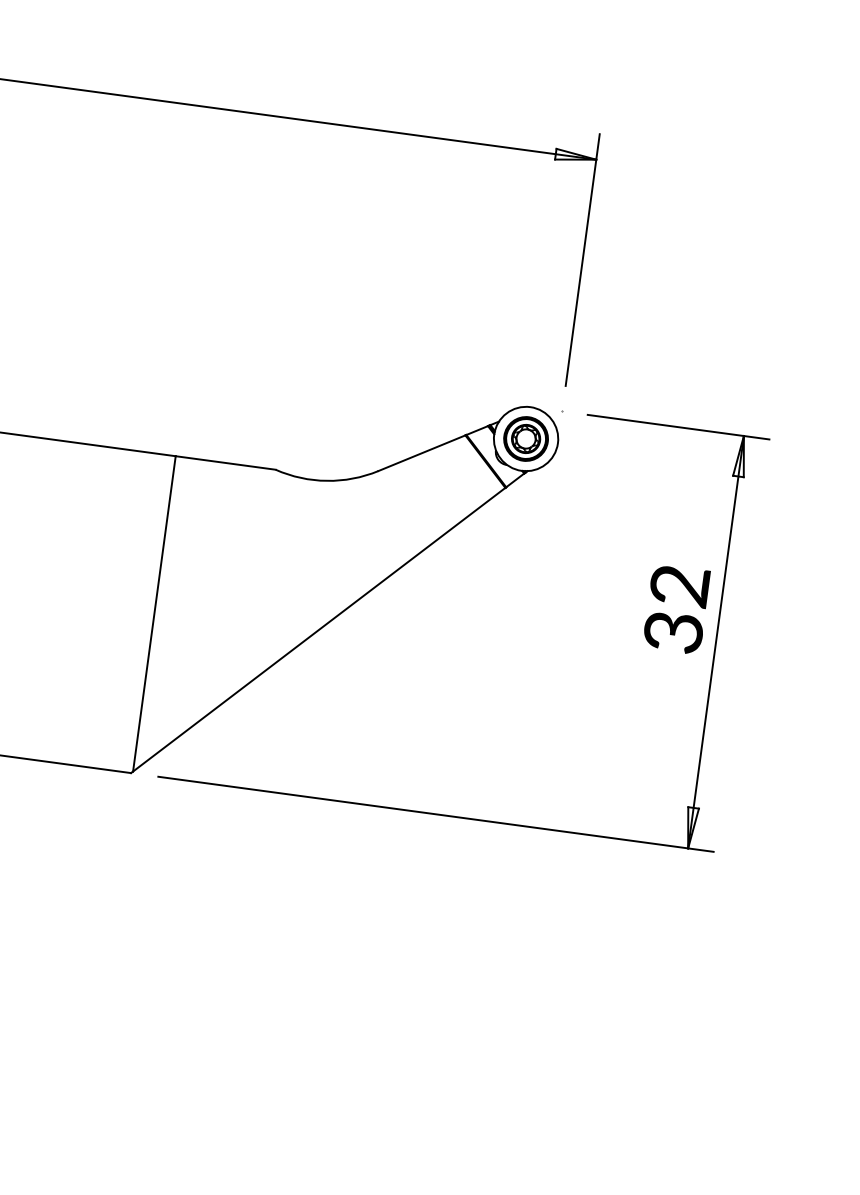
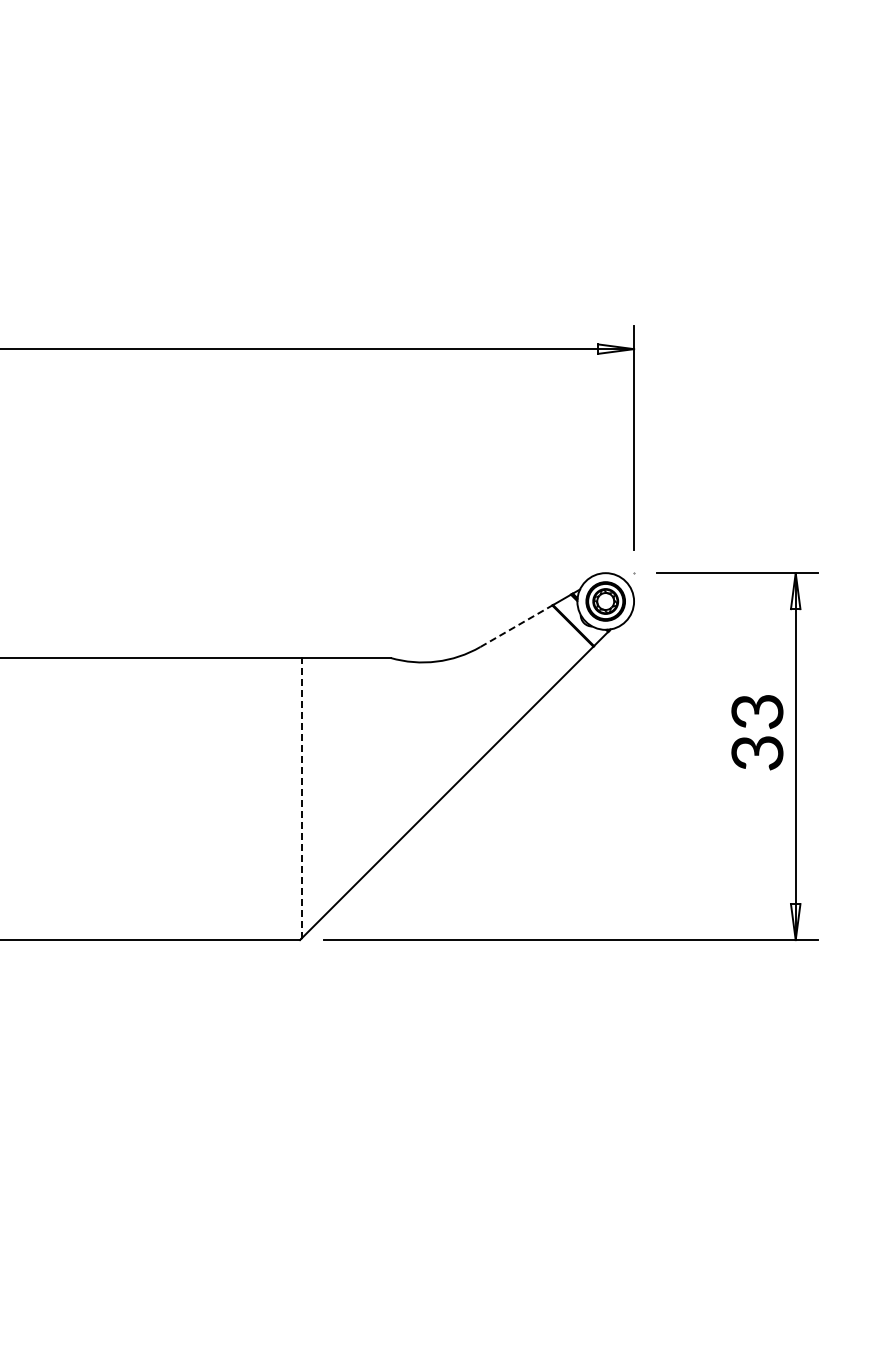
line: (421, 453) -> (516, 626), solid -> dashed
text: (679, 586) -> (757, 712), 32 -> 33
line: (154, 613) -> (301, 797), solid -> dashed

